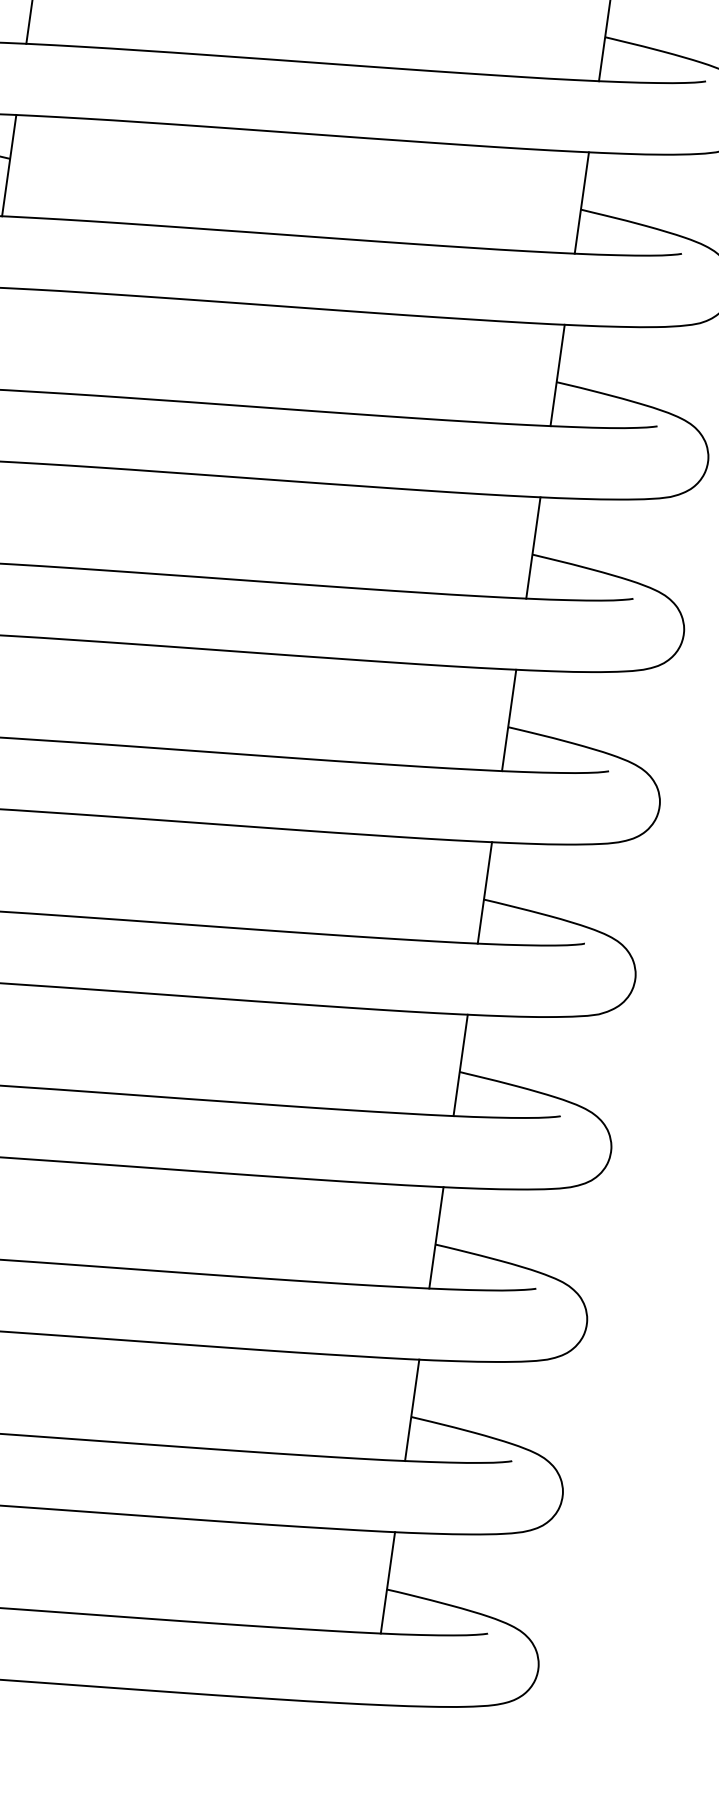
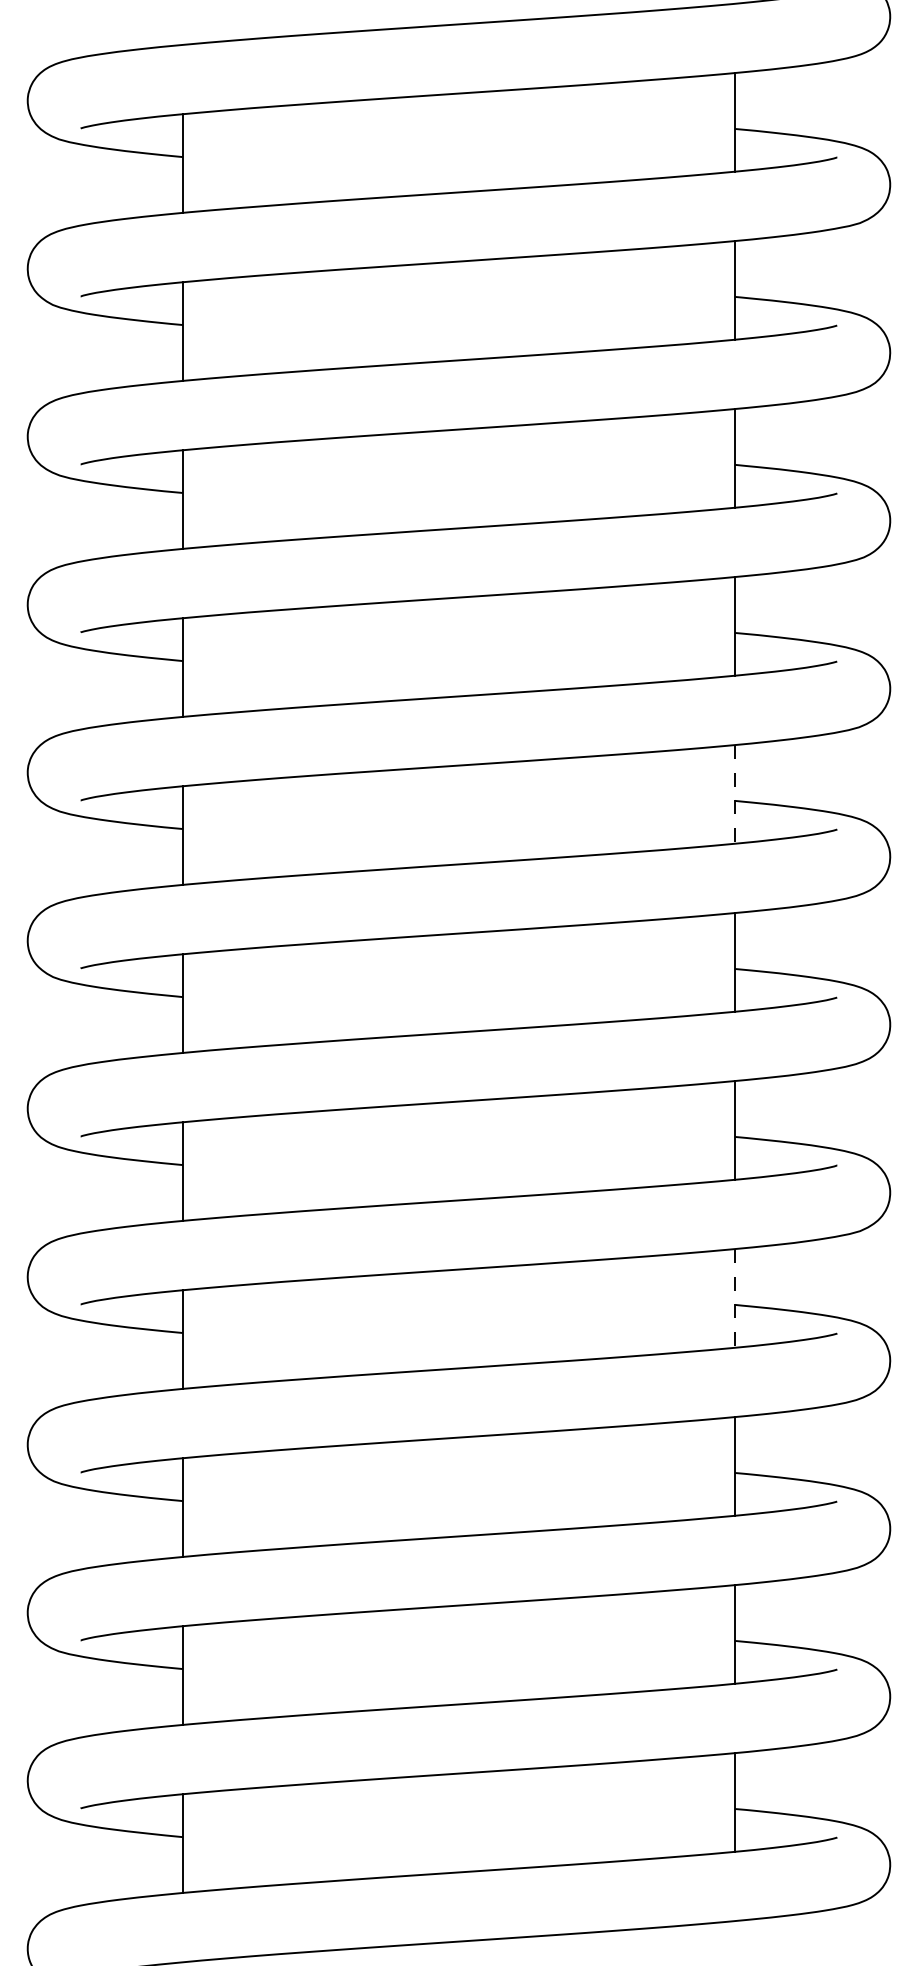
line: (532, 547) -> (734, 794), solid -> dashed
line: (460, 1065) -> (734, 1298), solid -> dashed

